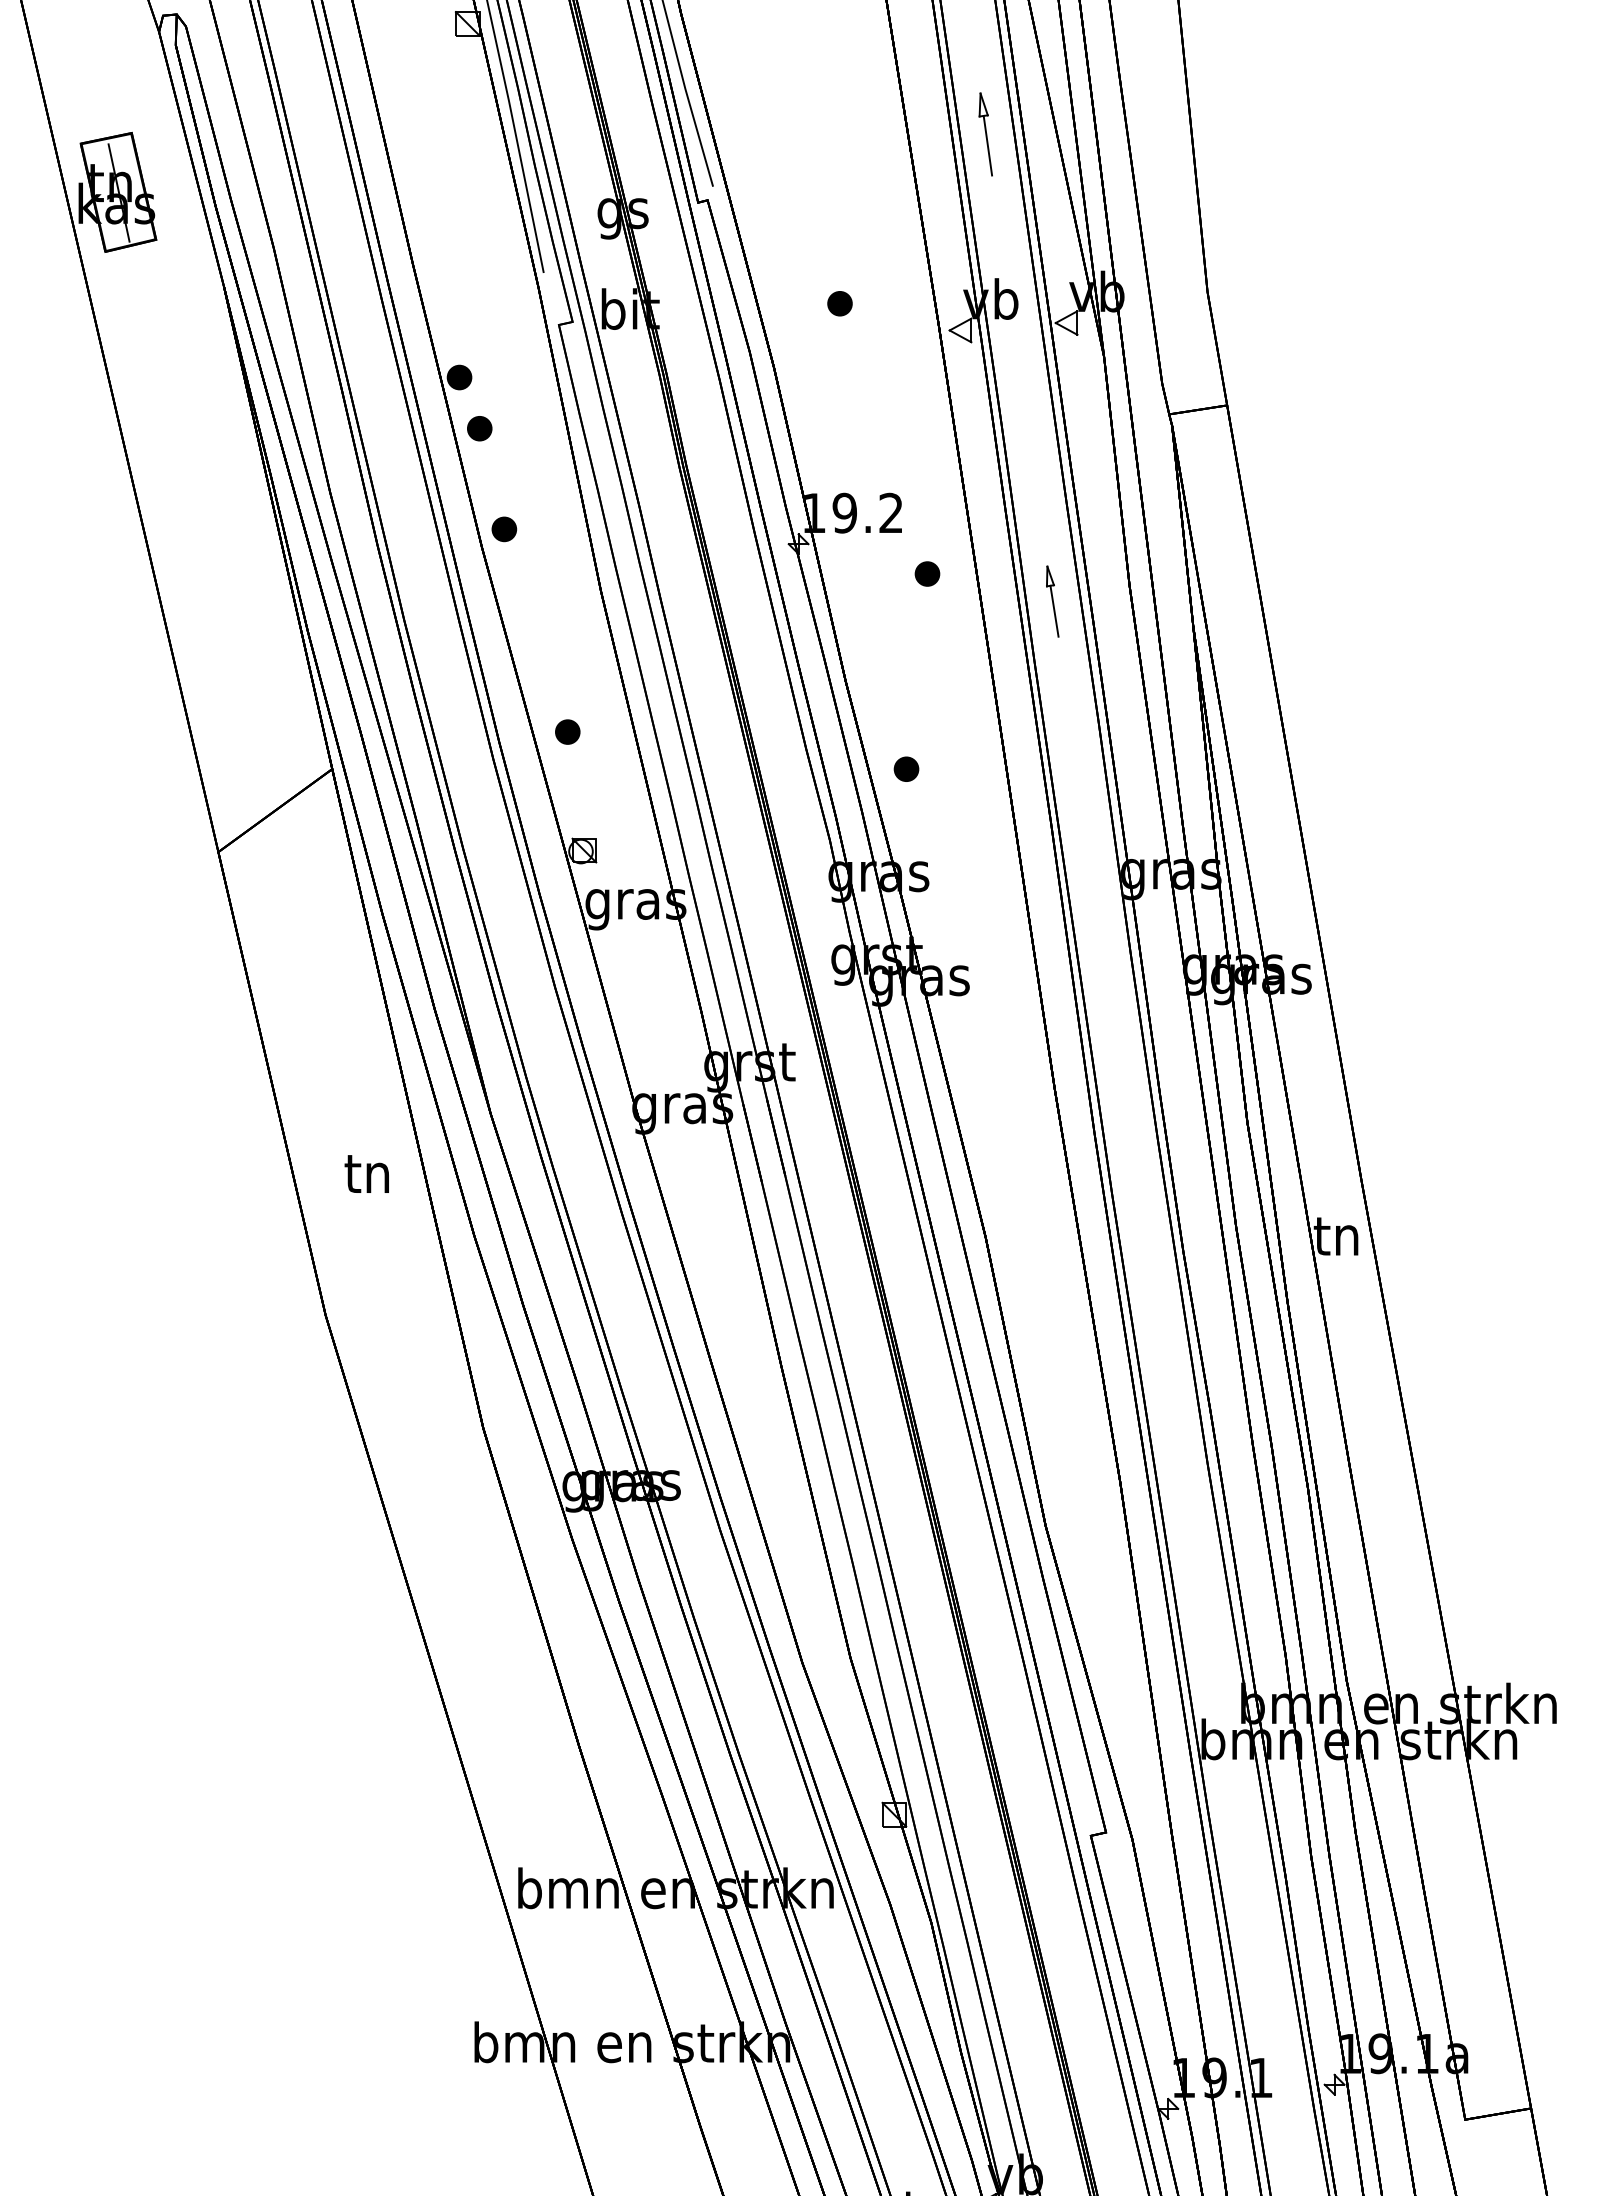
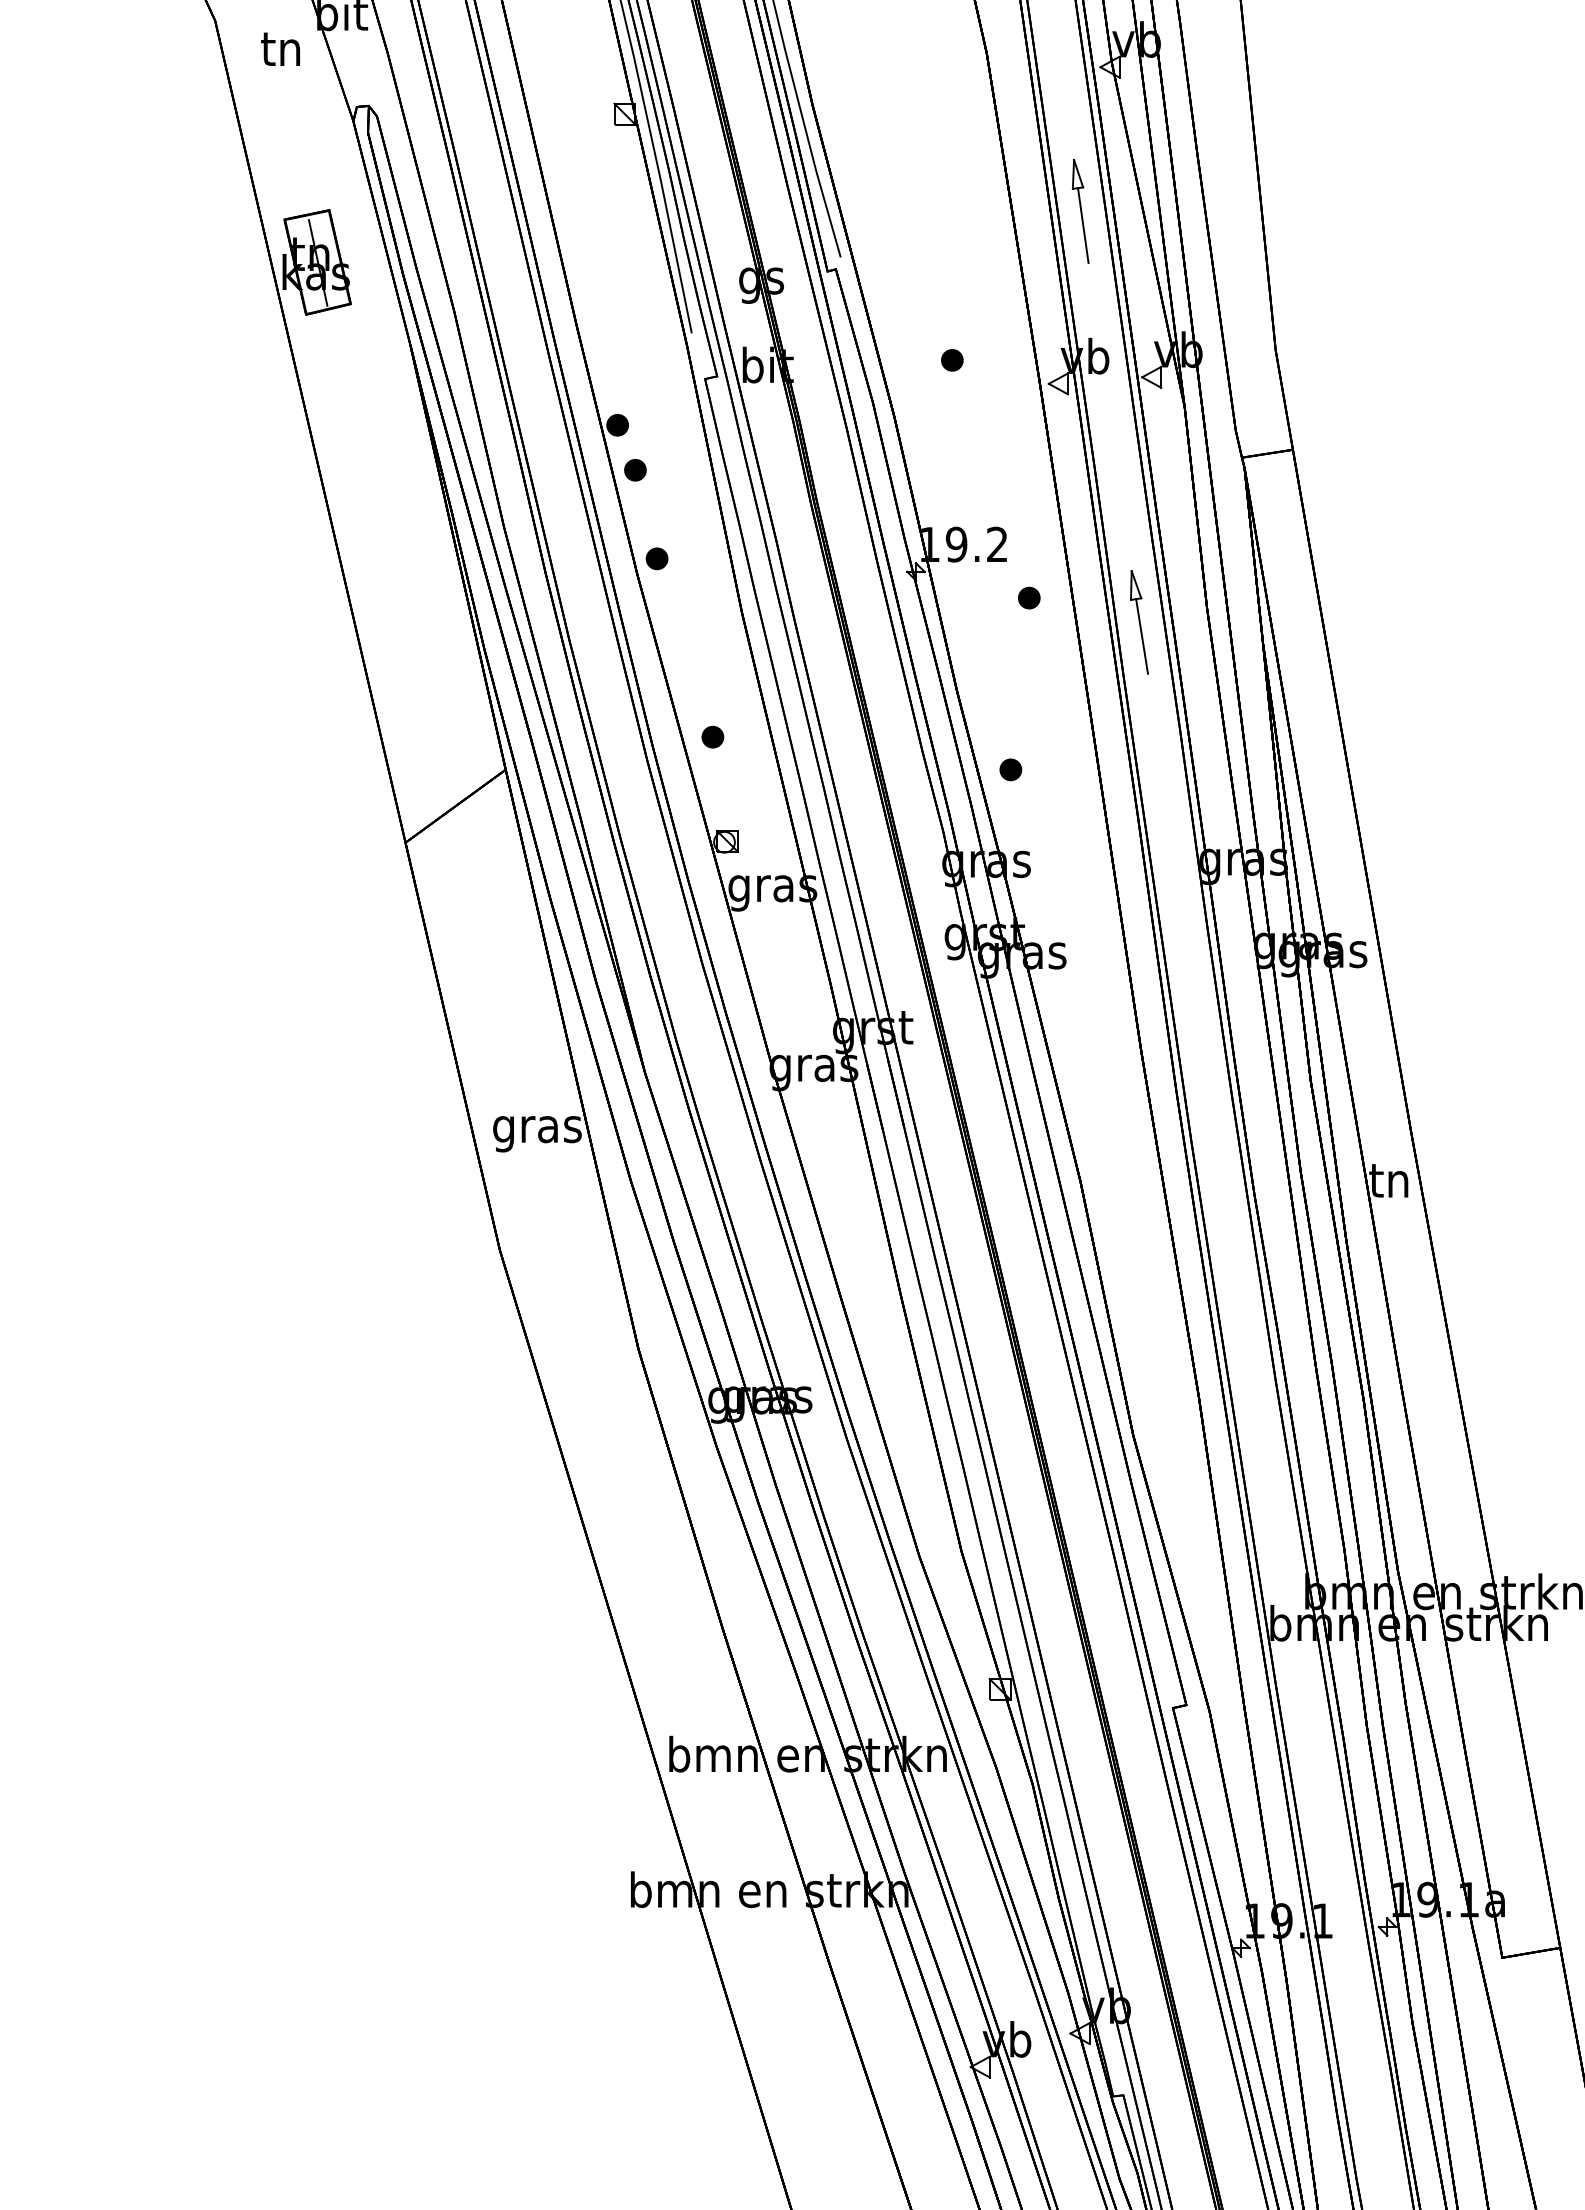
part: (985, 134) -> (1080, 211), size x1.43
part: (1052, 601) -> (1139, 622), size x1.67
text: (368, 1179) -> (537, 1130), tn -> gras

